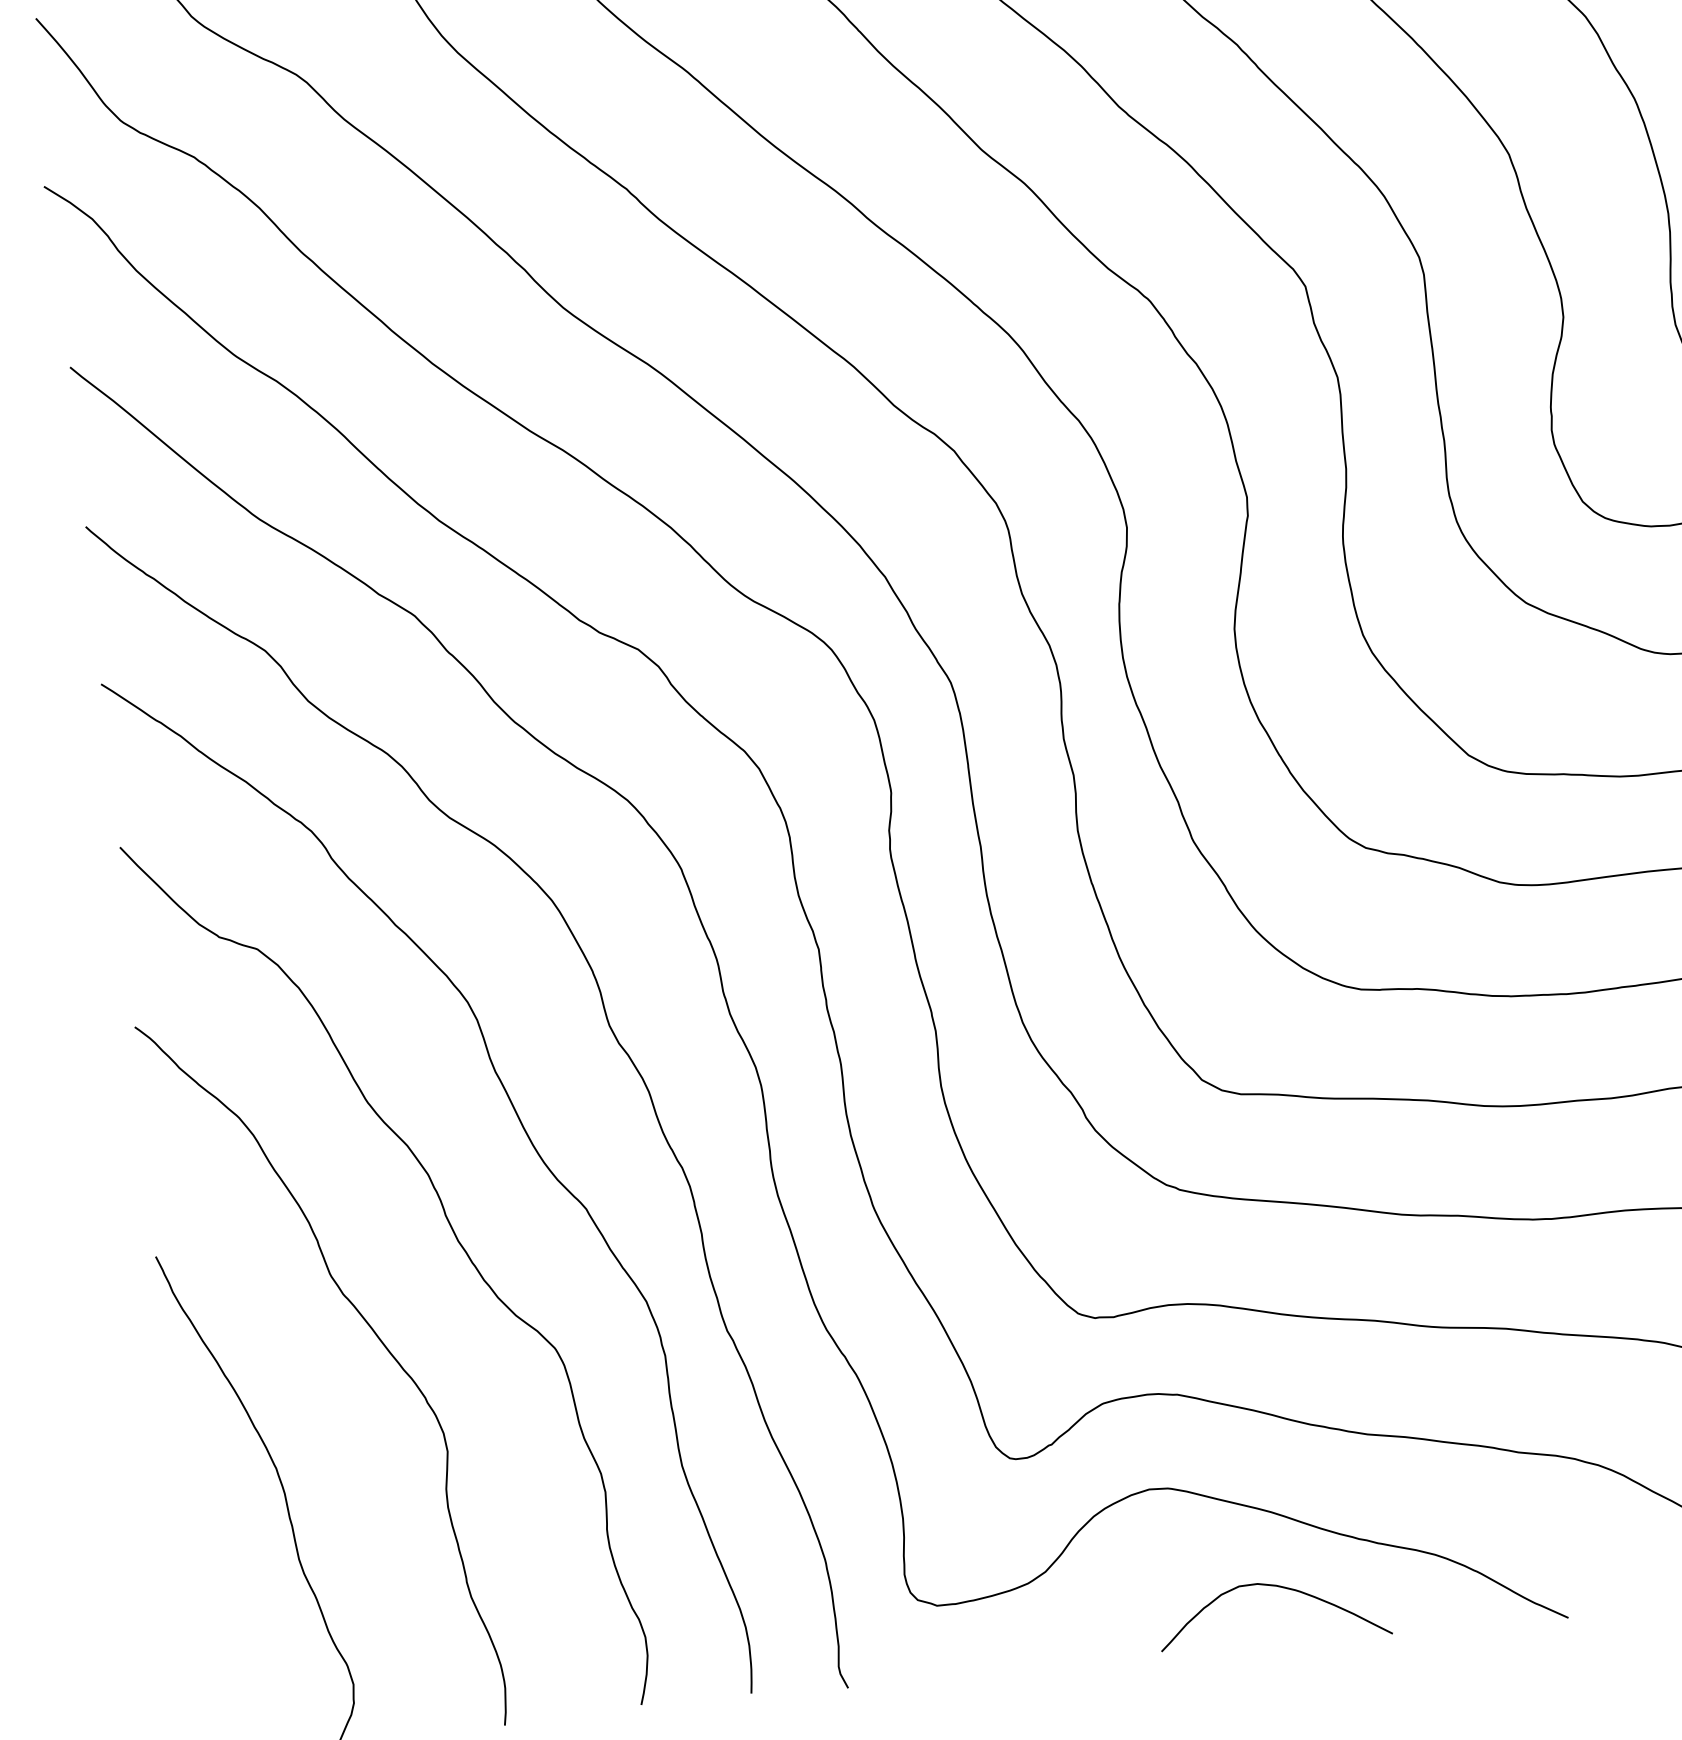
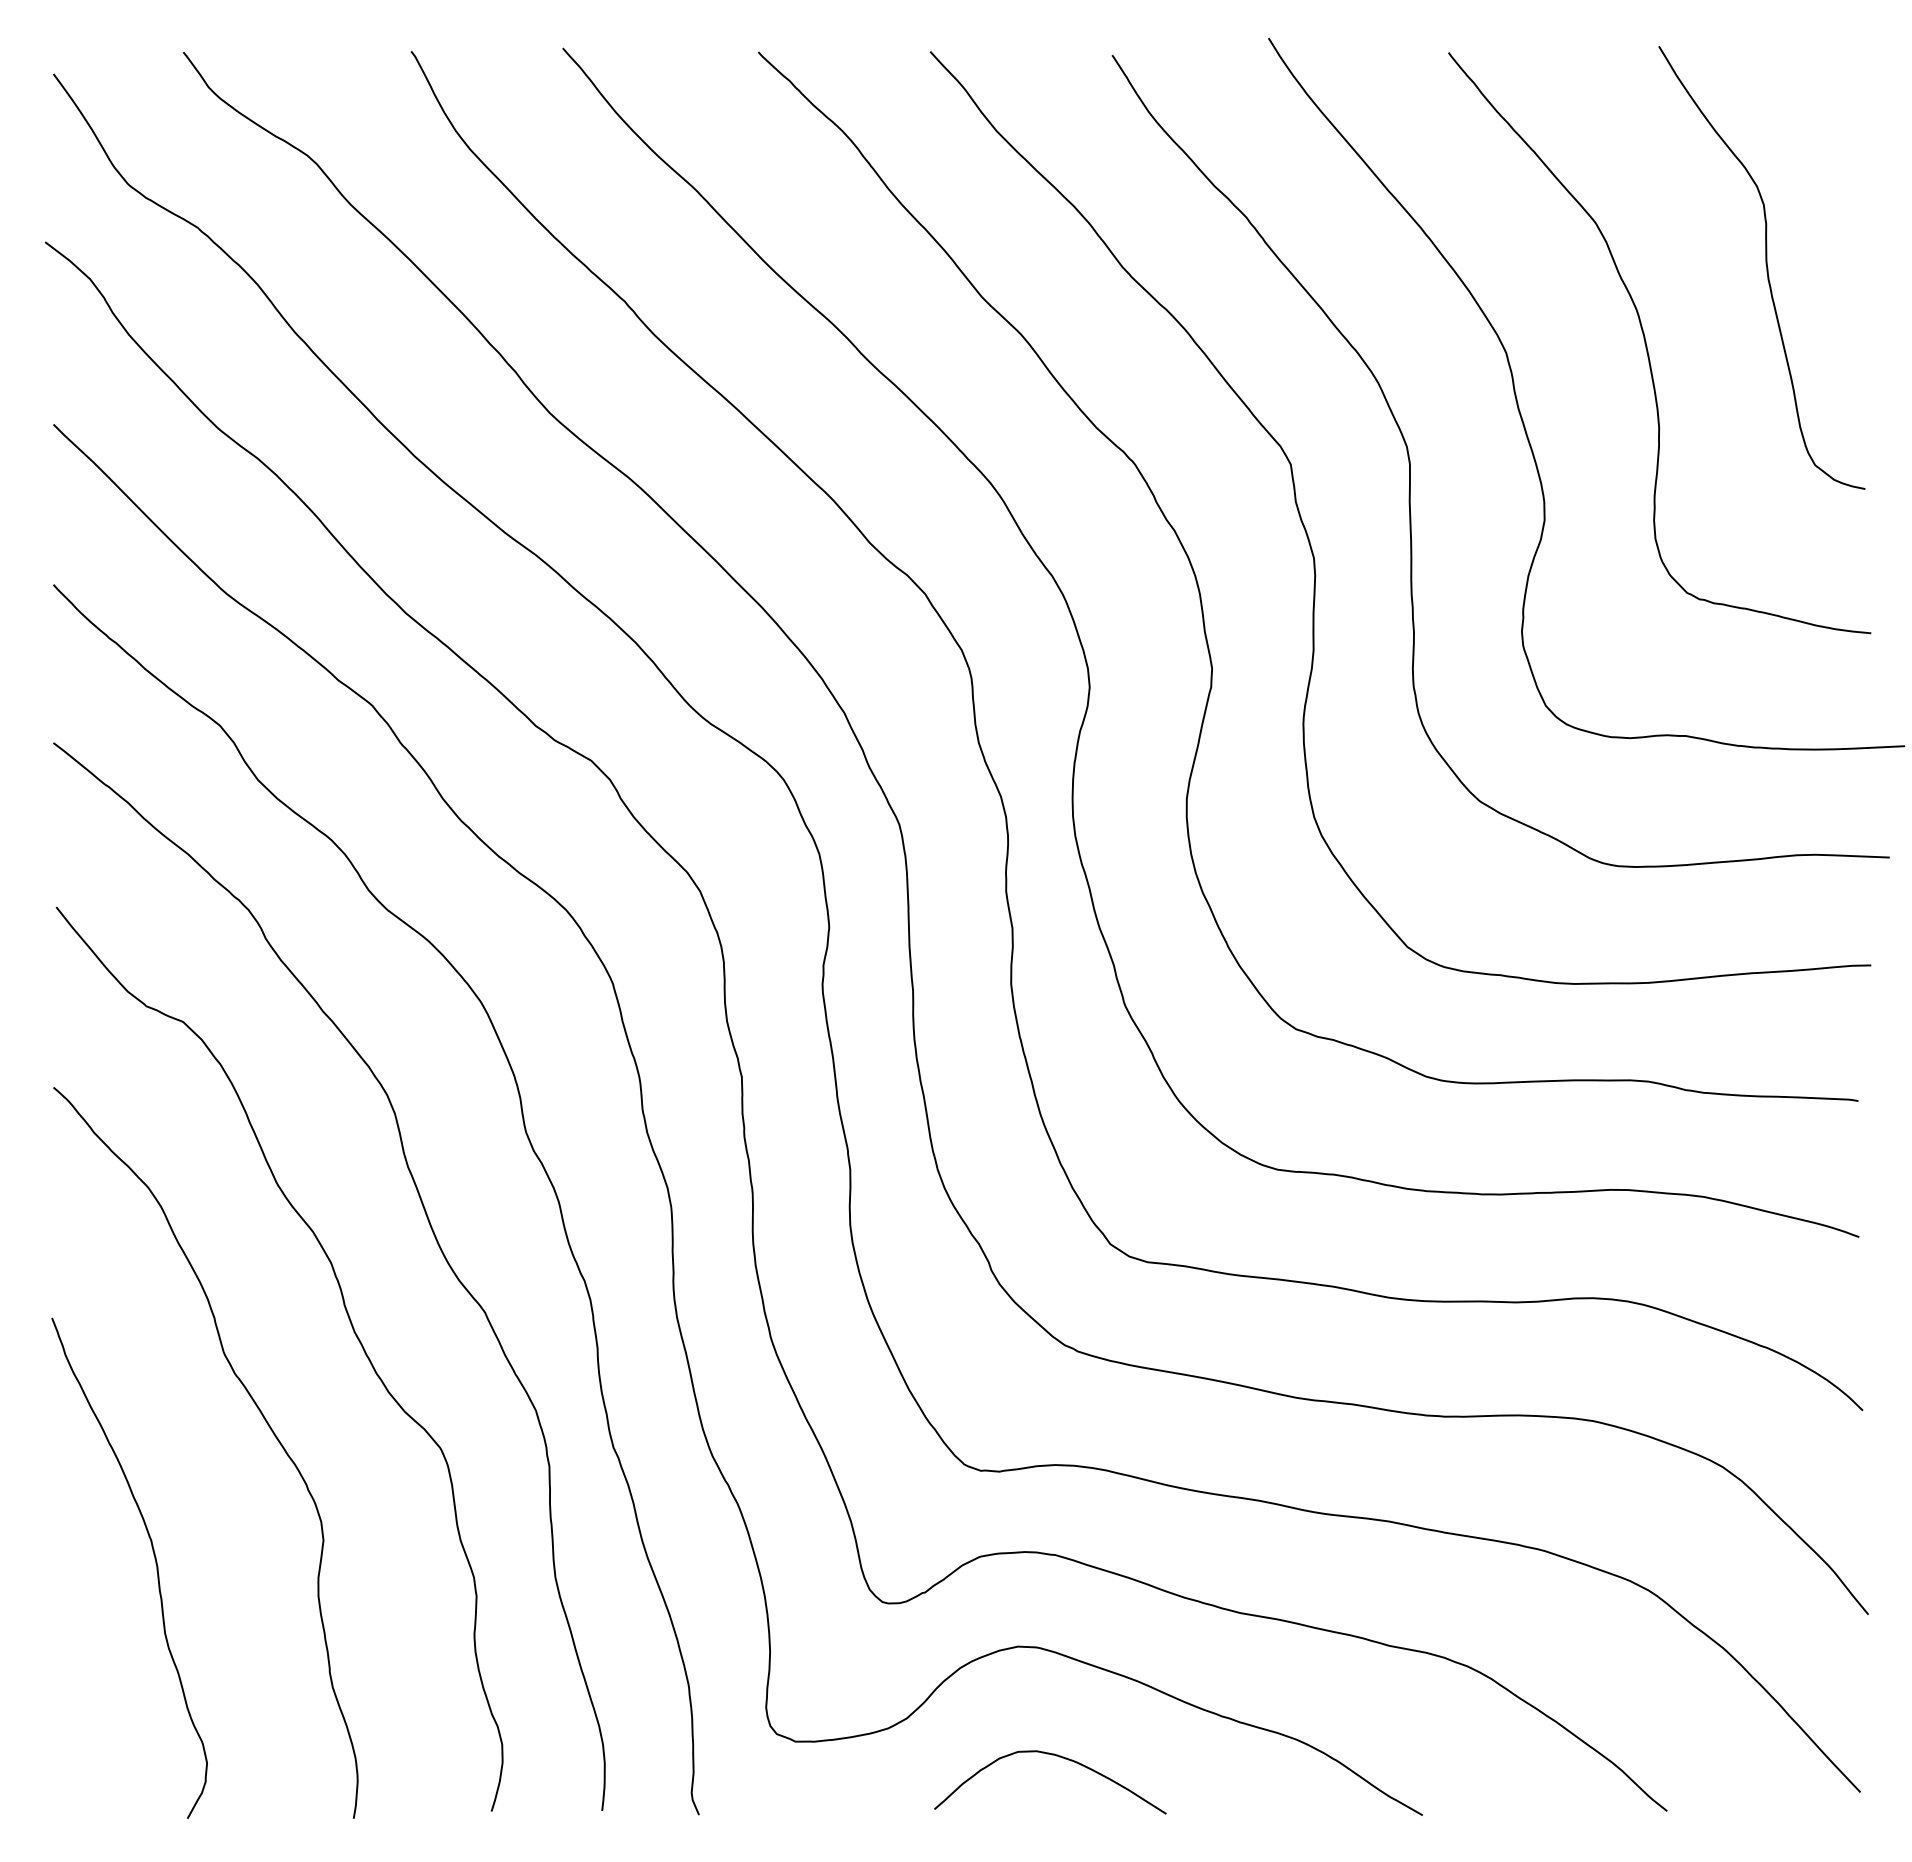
curve: (1280, 1587) -> (1059, 1757), moved

